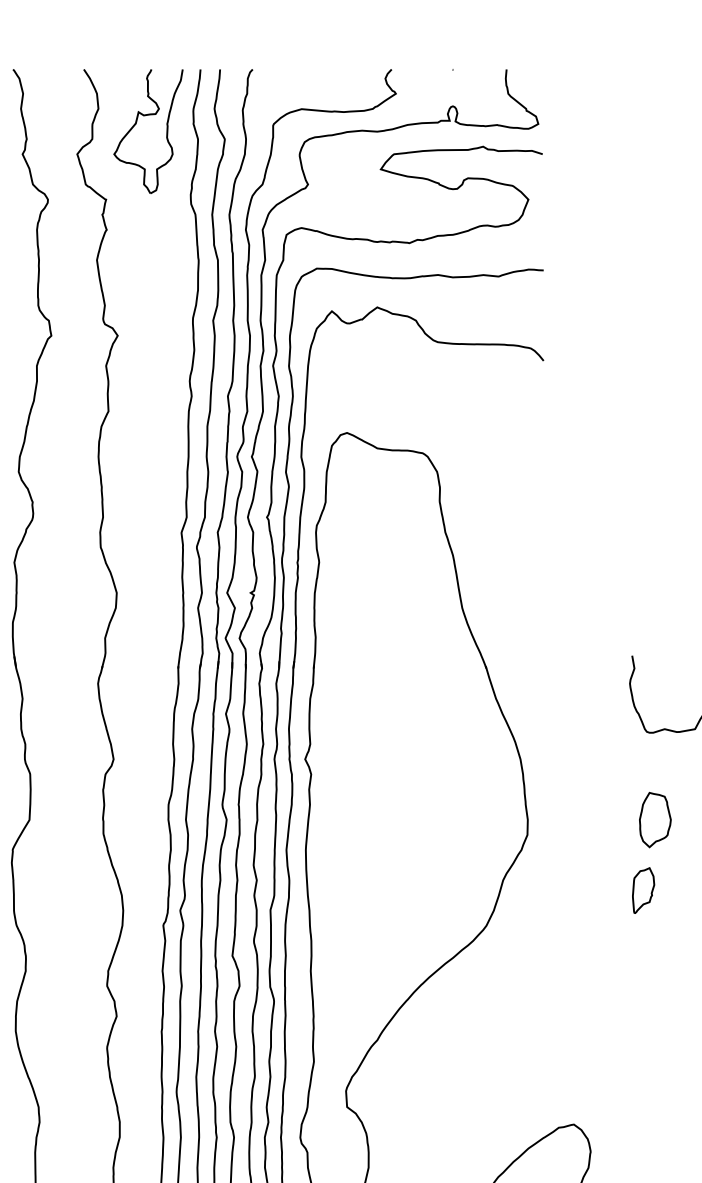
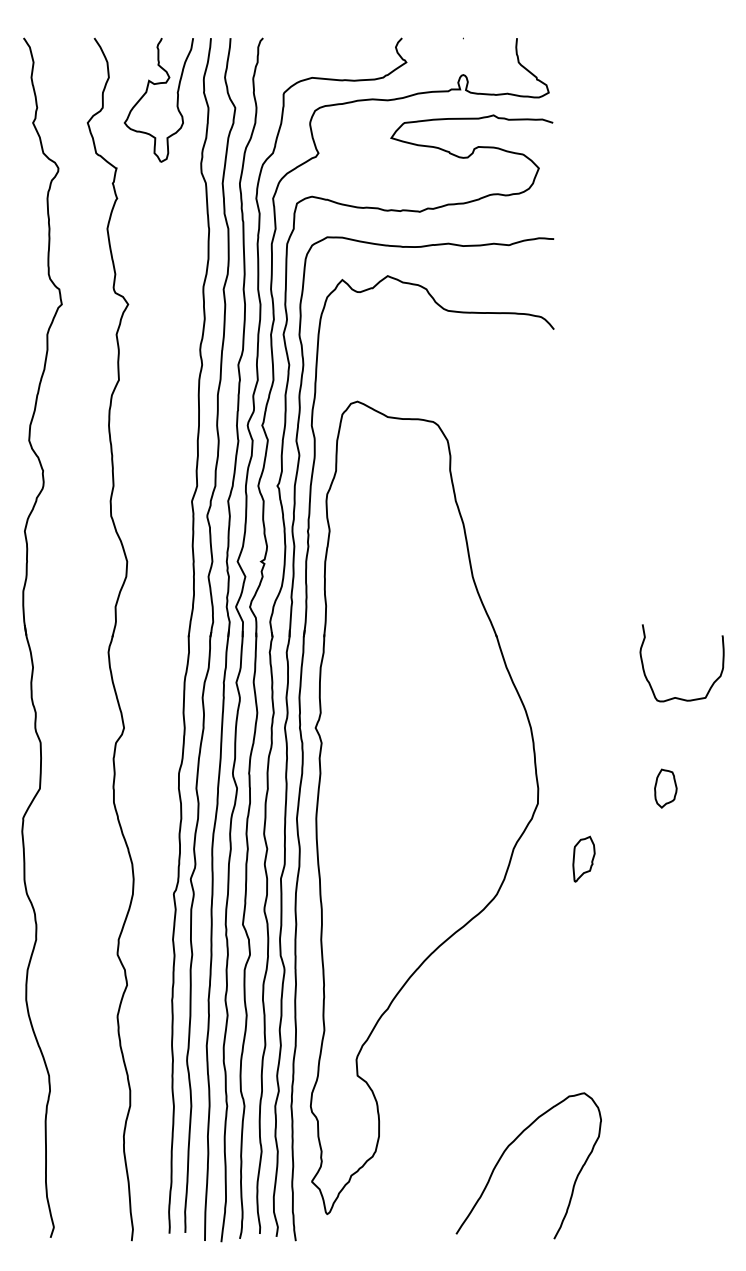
part: (655, 819) -> (665, 788), size x0.7
part: (643, 889) -> (583, 858), moved

